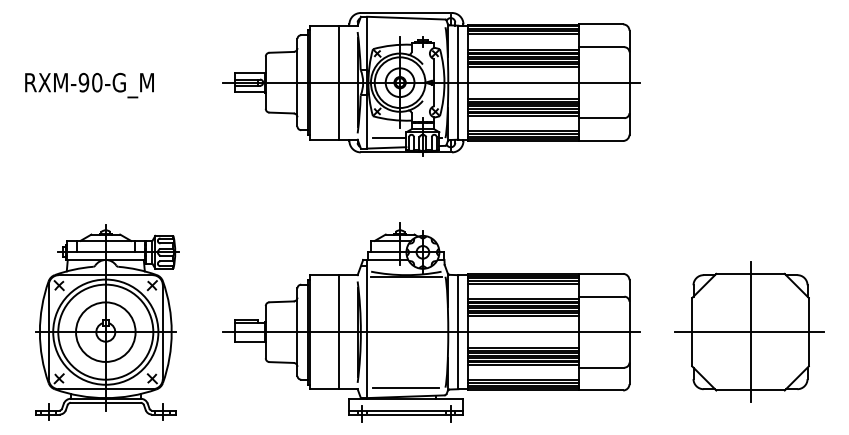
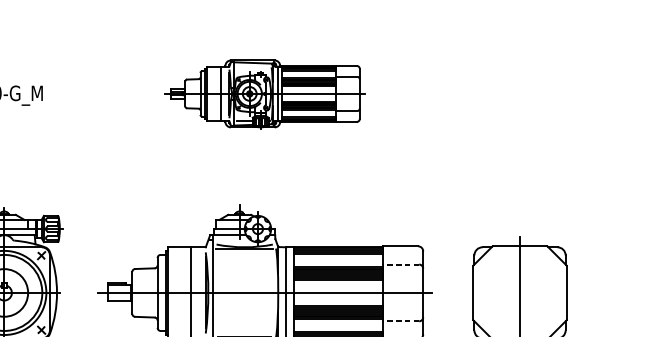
part: (431, 84) -> (264, 94), size x0.6
line: (601, 296) -> (400, 264), solid -> dashed
line: (749, 332) -> (519, 293), removed
line: (601, 367) -> (400, 321), solid -> dashed

